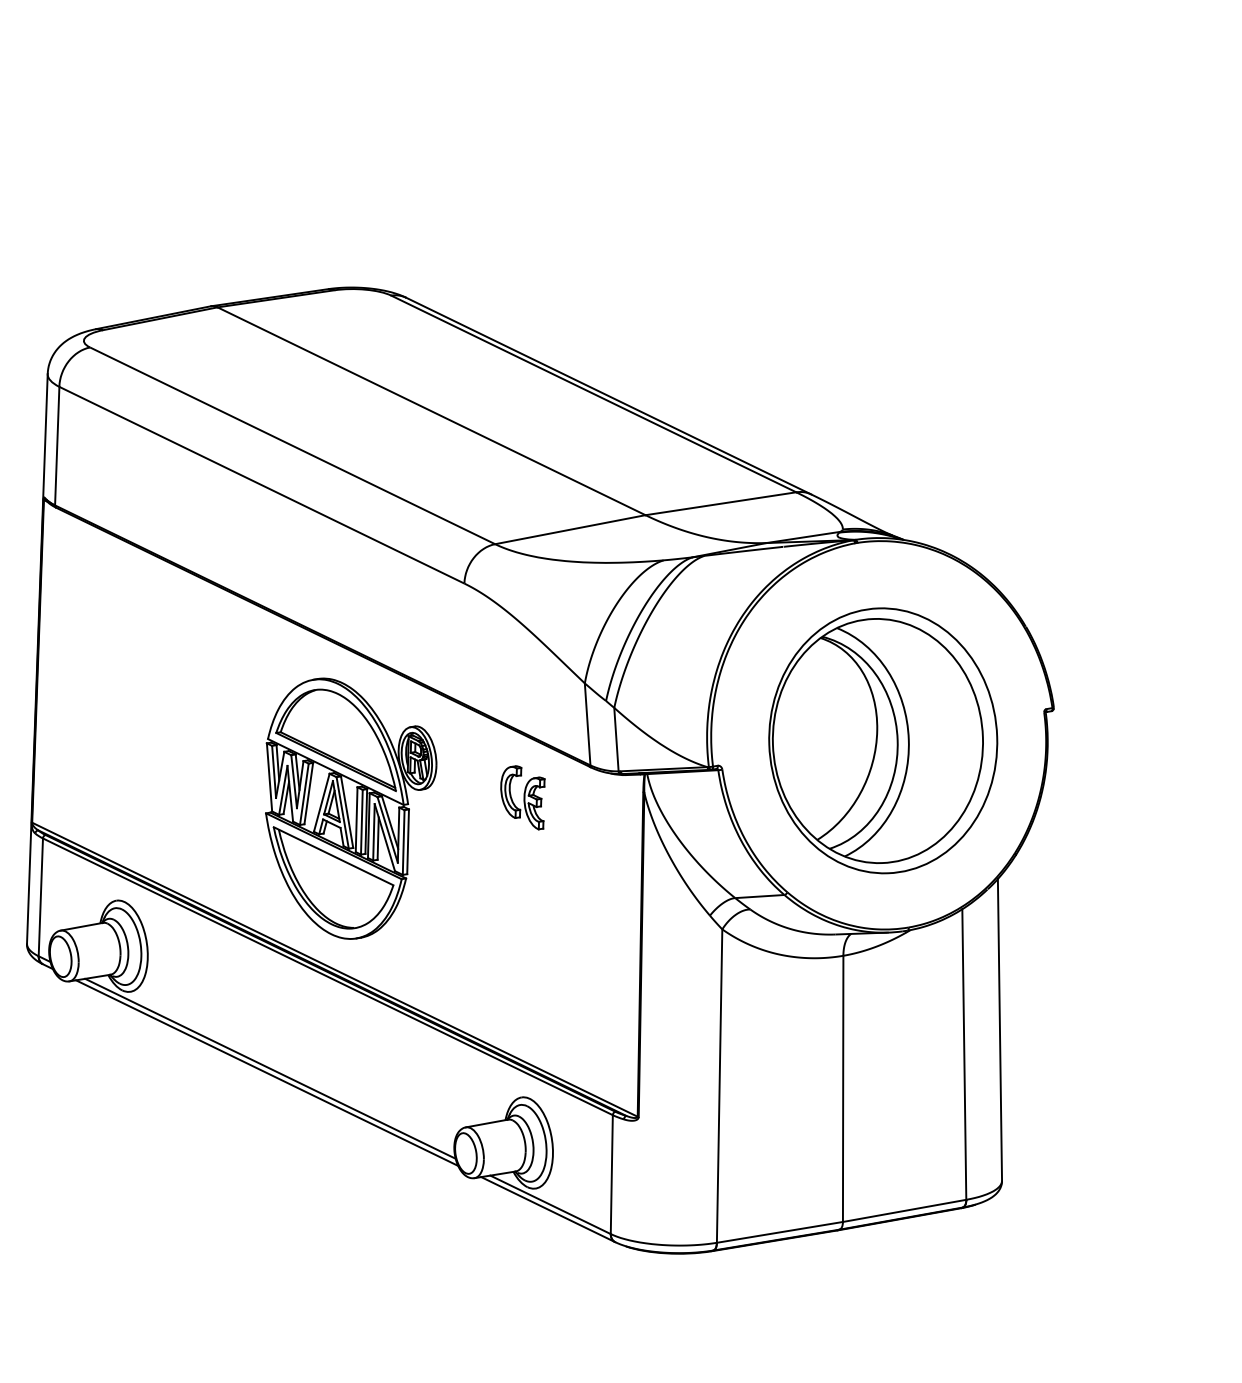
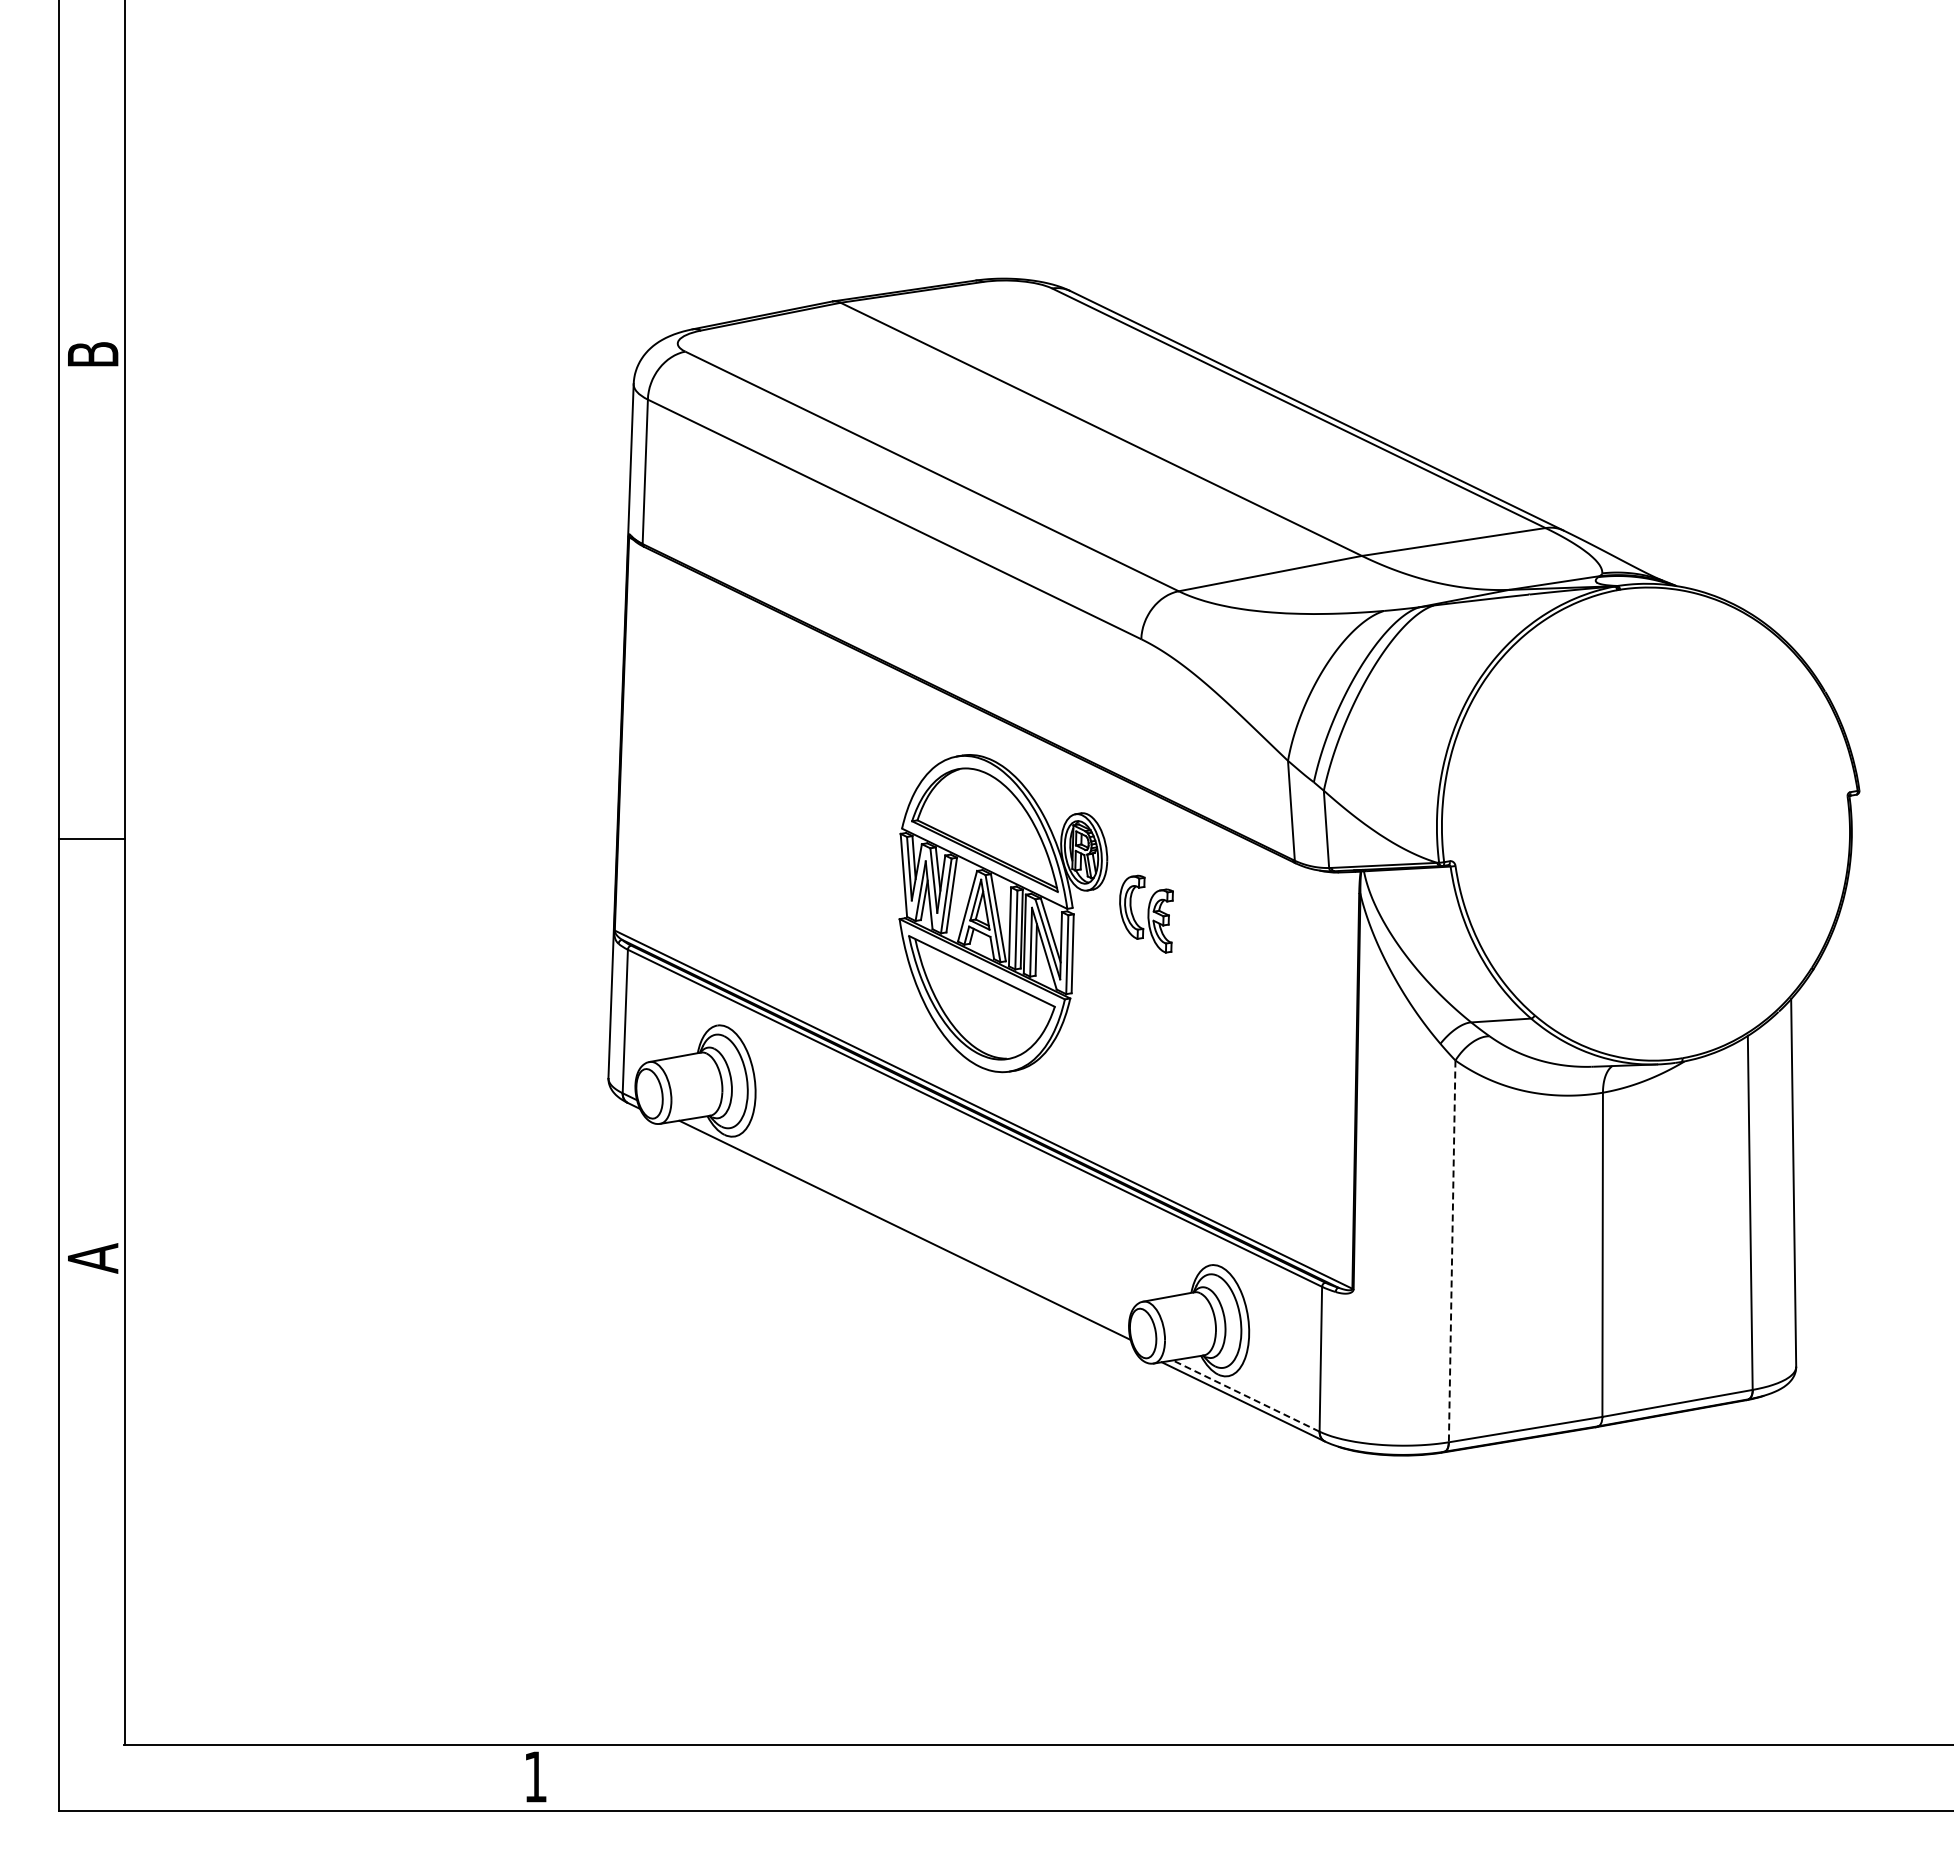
part: (883, 740) -> (1651, 830), removed
part: (522, 797) -> (1146, 913), moved
line: (266, 1073) -> (900, 1235), removed
line: (719, 1086) -> (1452, 1251), solid -> dashed
line: (550, 1205) -> (1246, 1396), solid -> dashed

